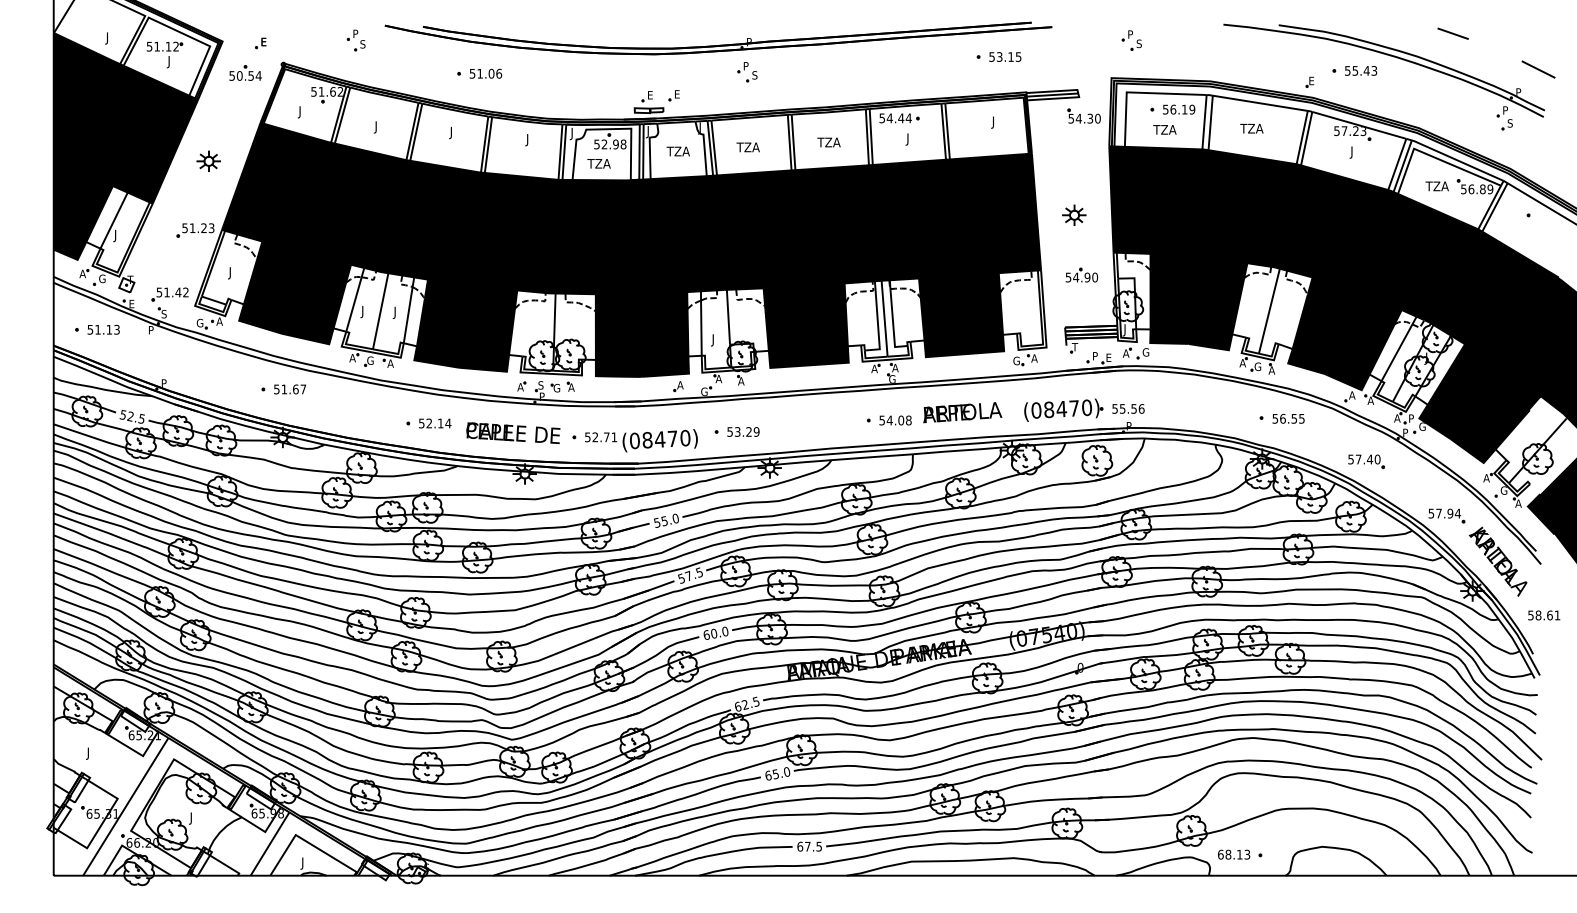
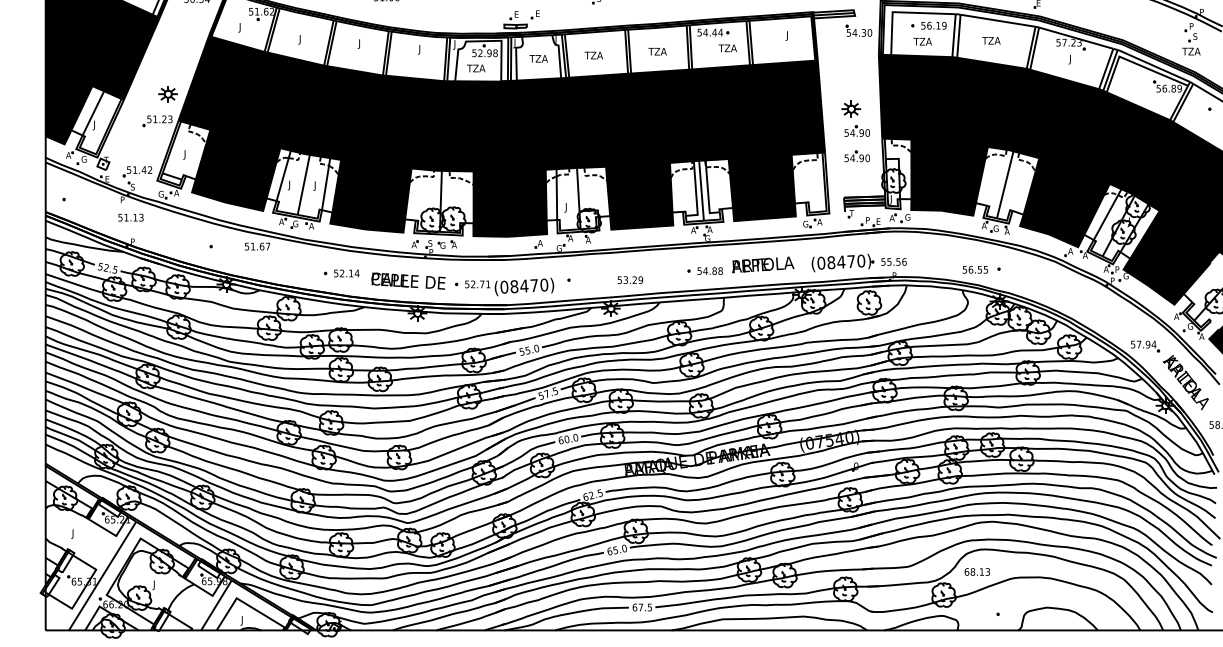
text: (917, 139) -> (727, 49), J -> TZA
part: (208, 160) -> (167, 93), moved
text: (1436, 186) -> (1190, 51), moved
part: (1081, 242) -> (856, 130), added
text: (103, 329) -> (130, 217), moved
text: (290, 389) -> (257, 246), moved
text: (1288, 418) -> (975, 269), moved
text: (901, 420) -> (714, 271), 54.08 -> 54.88
text: (743, 431) -> (630, 279), moved
part: (1366, 461) -> (1081, 303), removed
text: (1234, 854) -> (977, 571), moved

